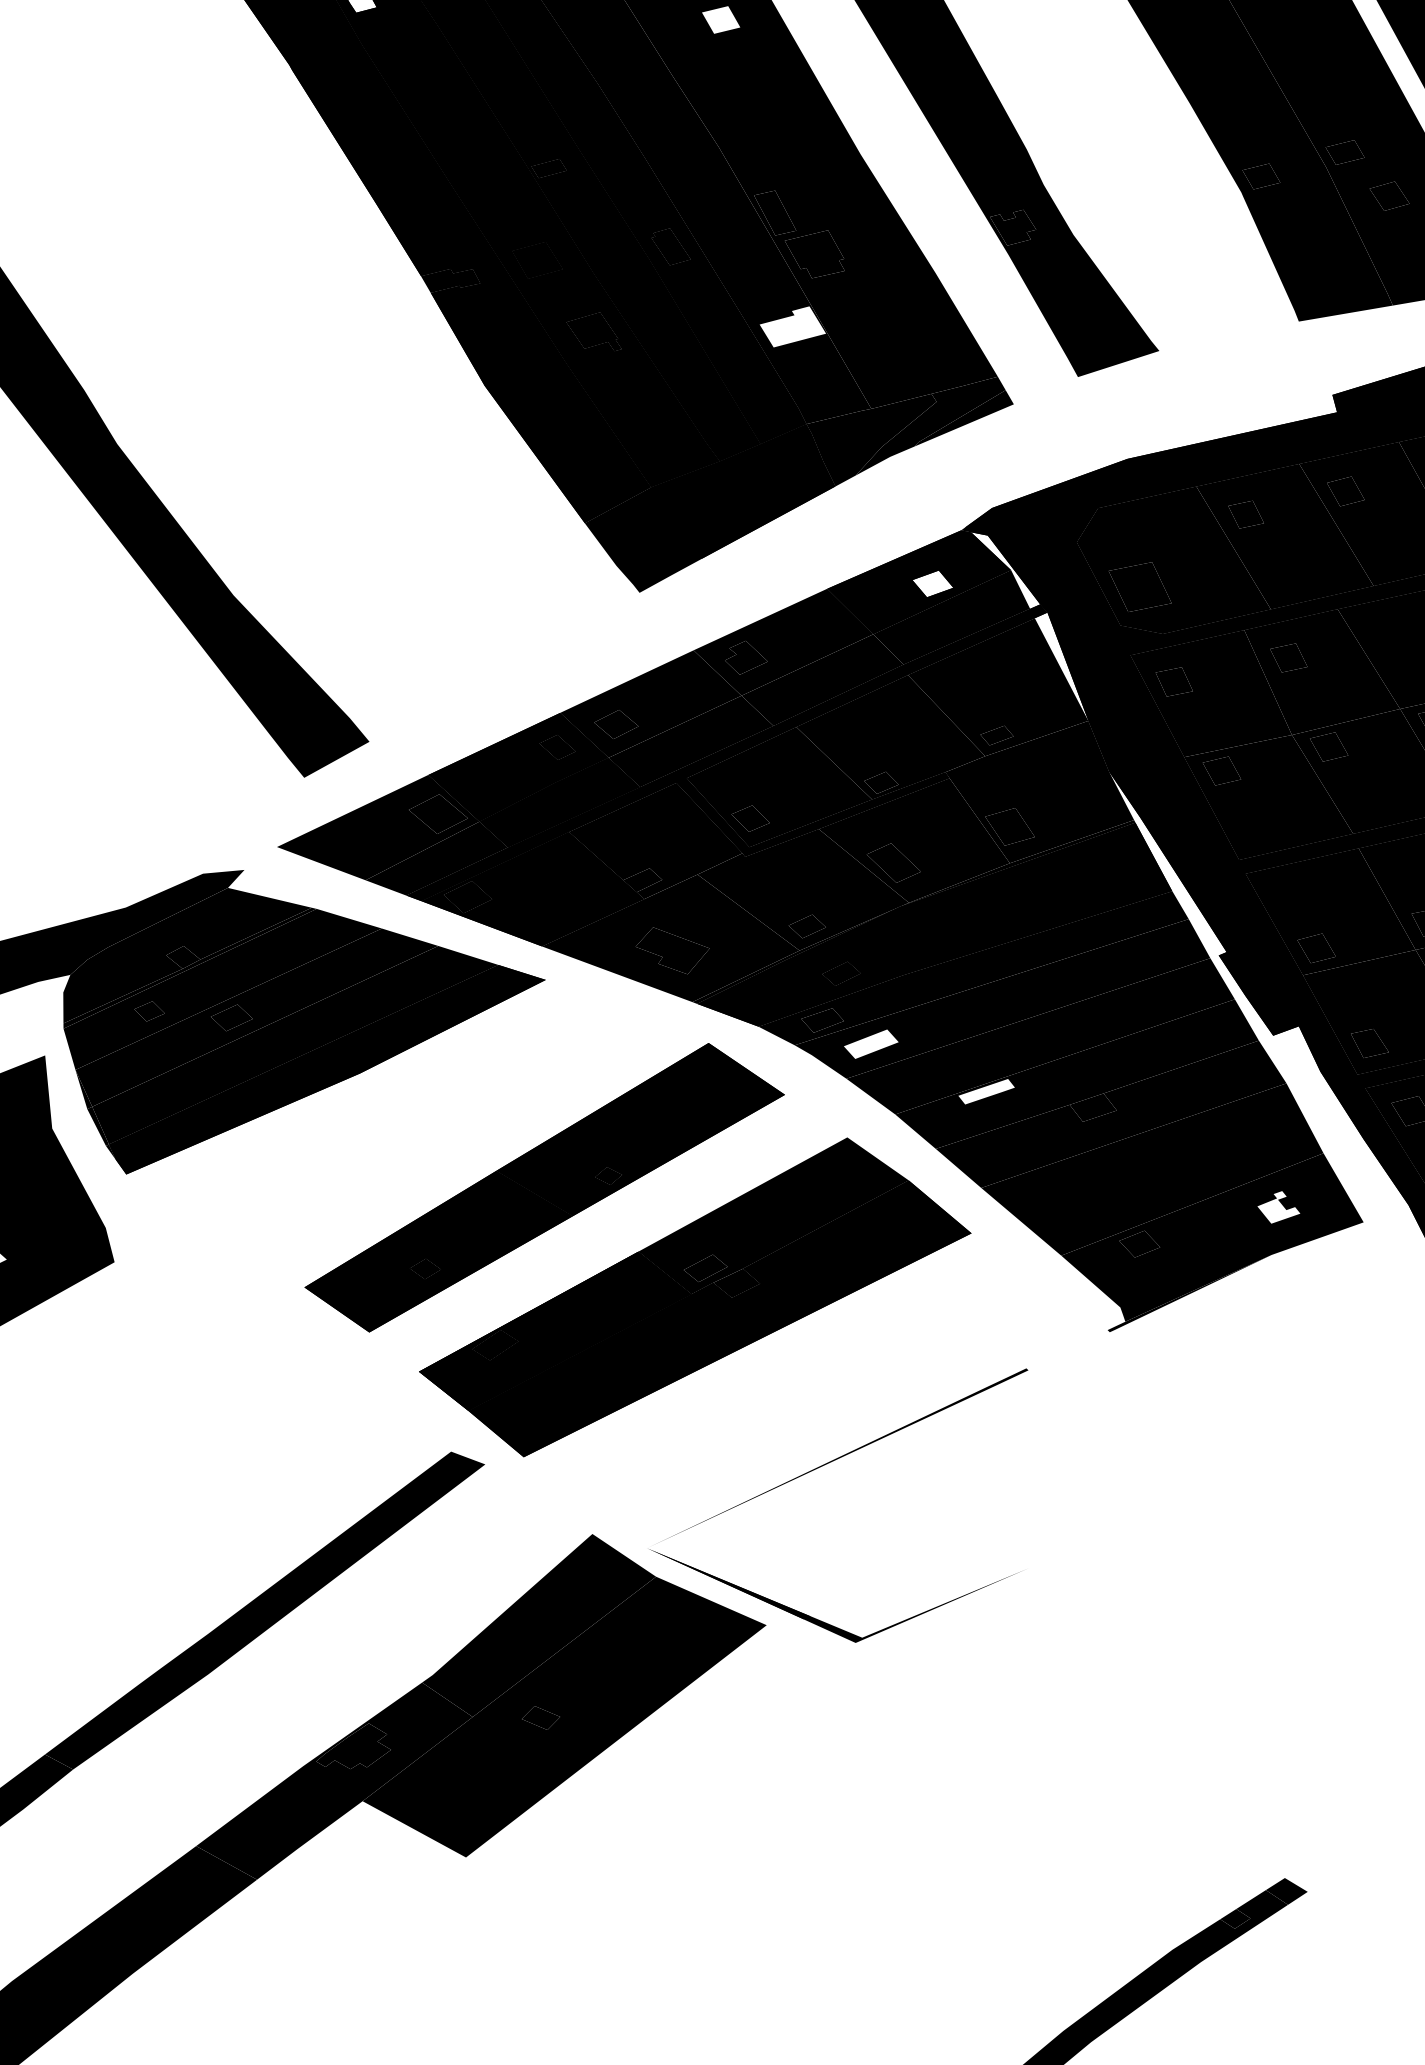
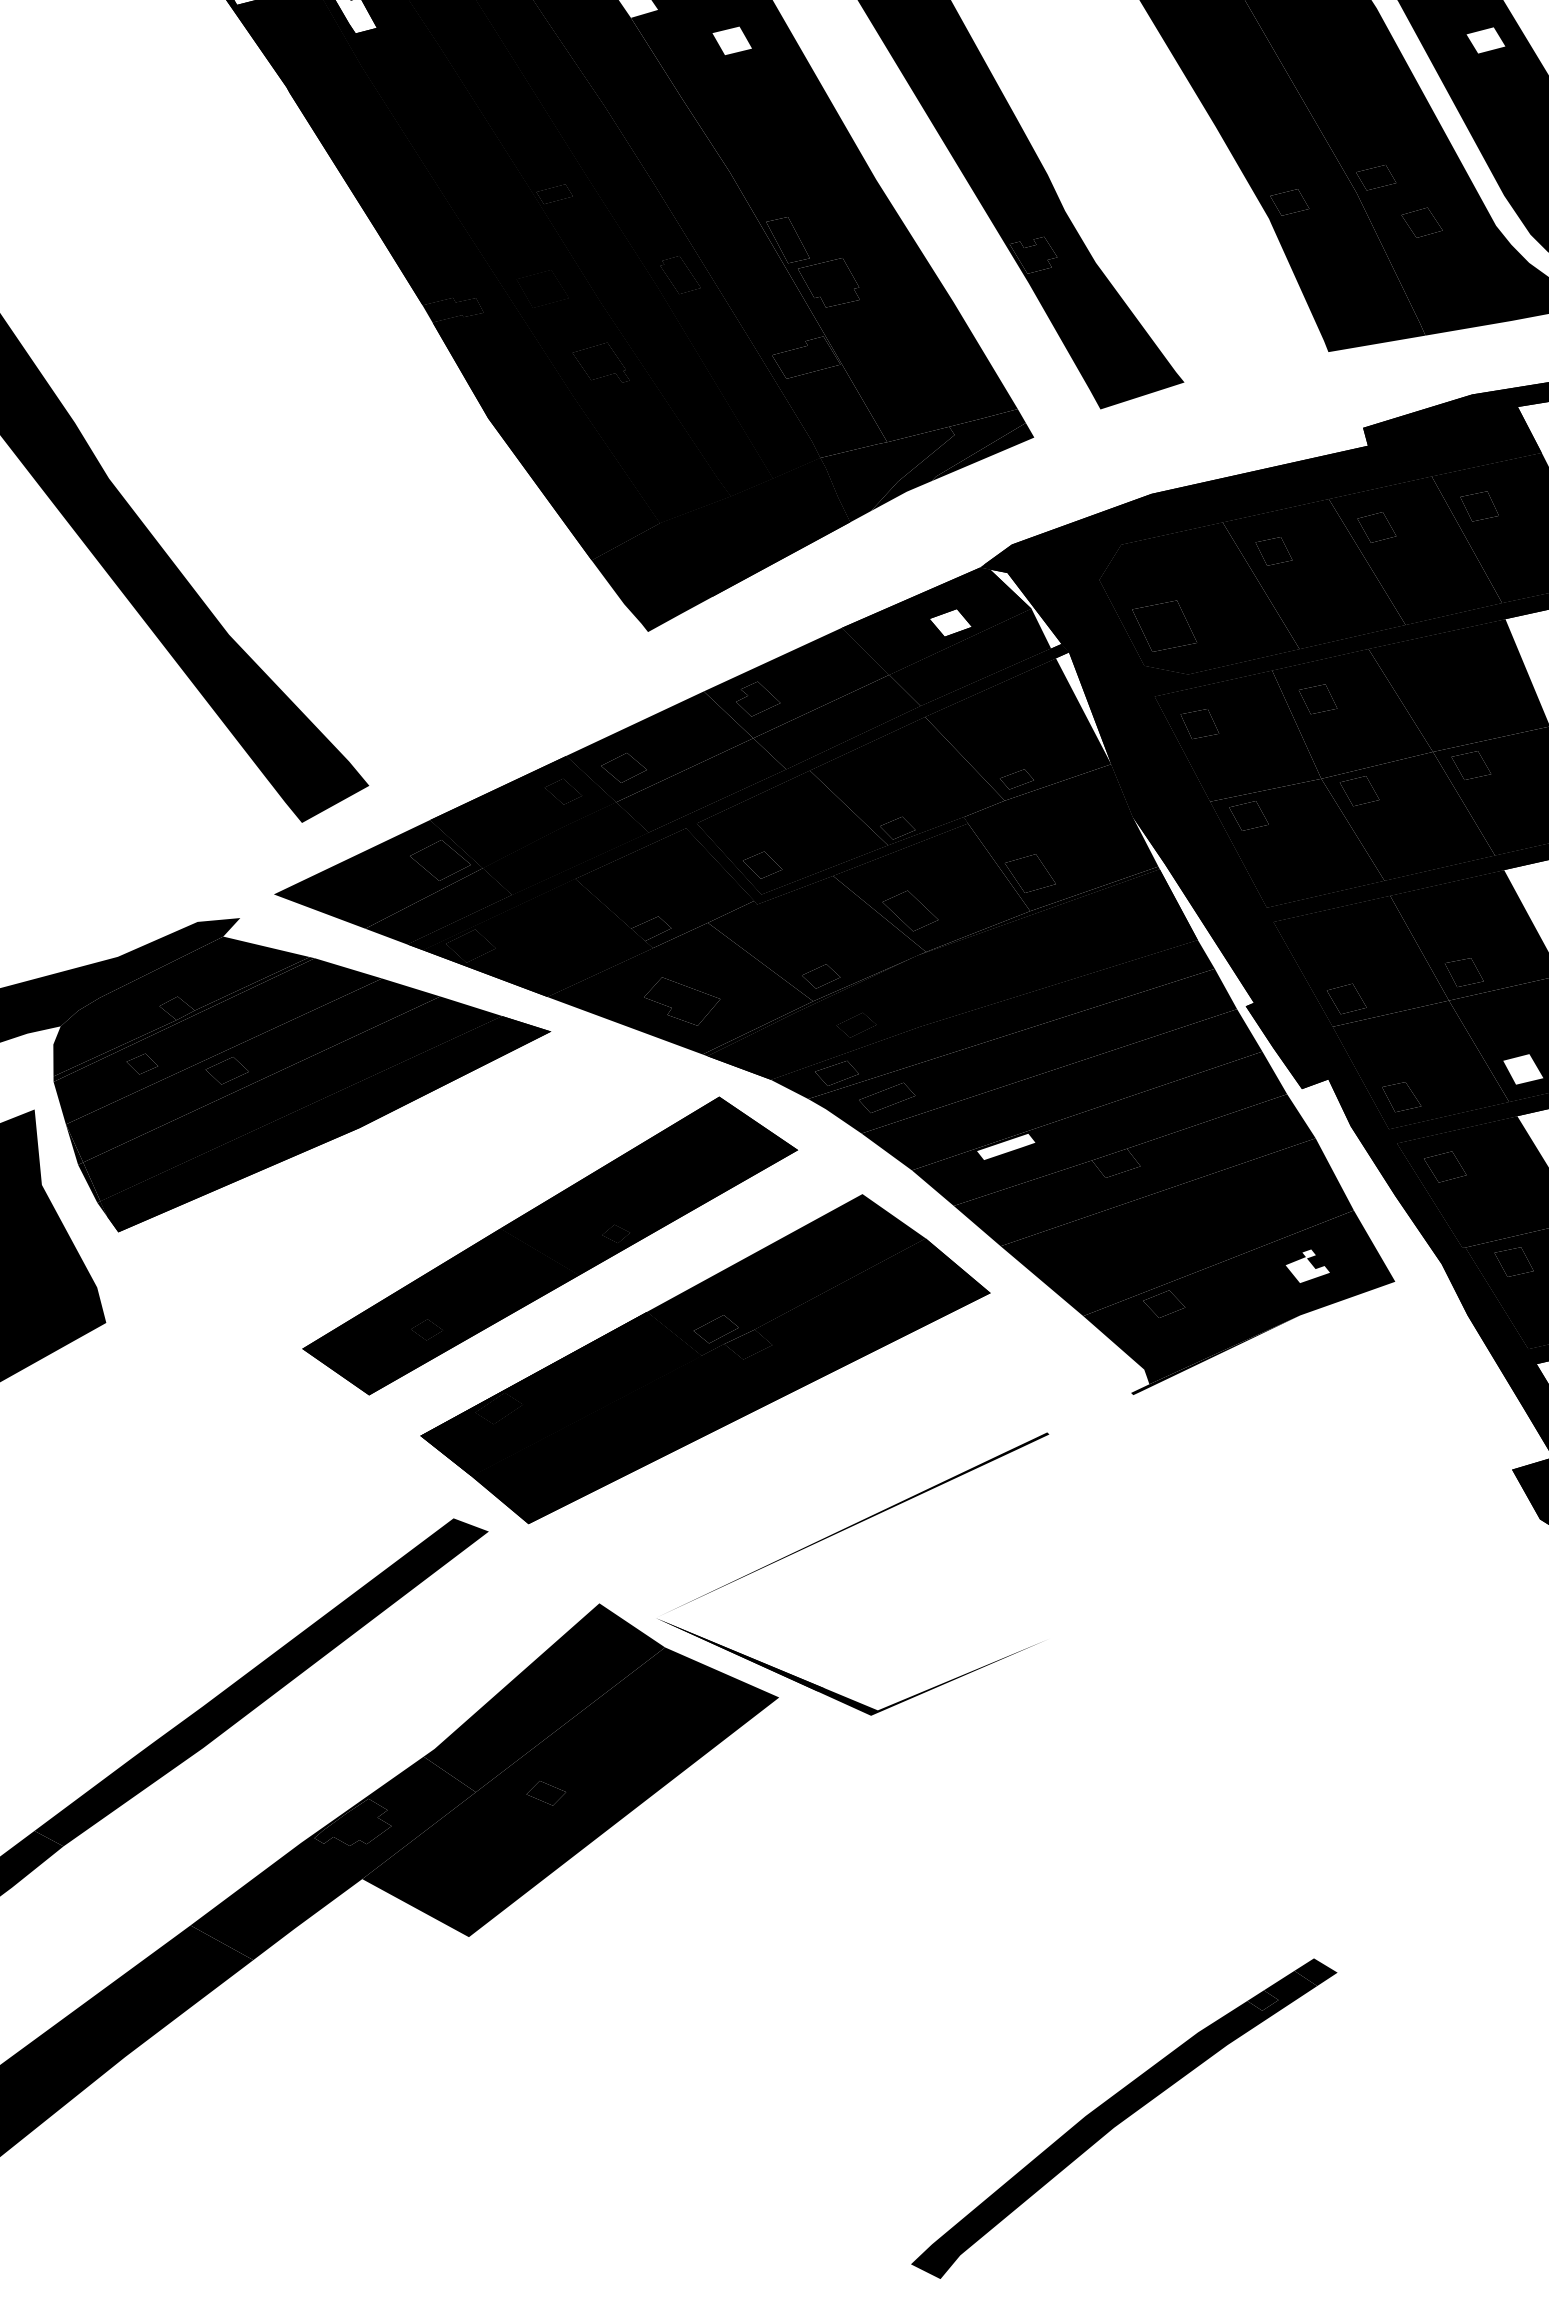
fill: (792, 326) -> (805, 357), added
fill: (870, 1043) -> (886, 1097), added

